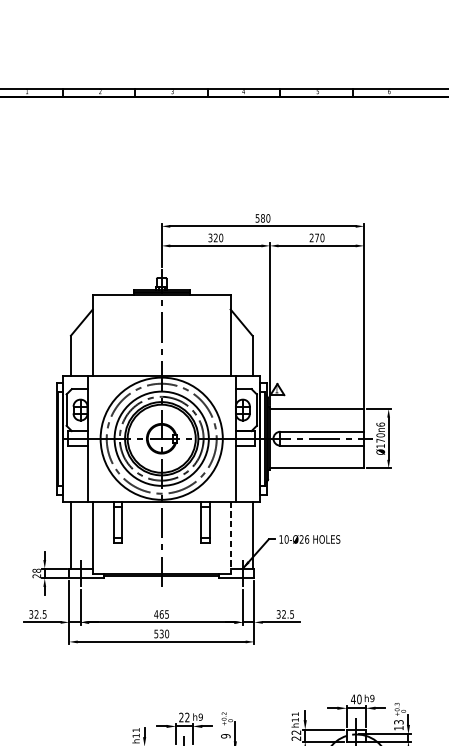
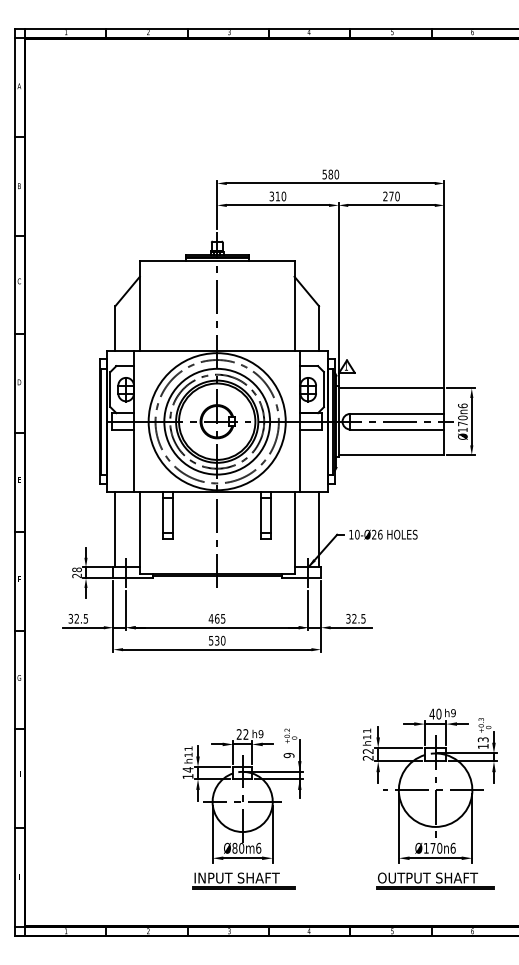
text: (215, 237) -> (277, 196), 320 -> 310
line: (230, 537) -> (294, 532), dashed -> solid

